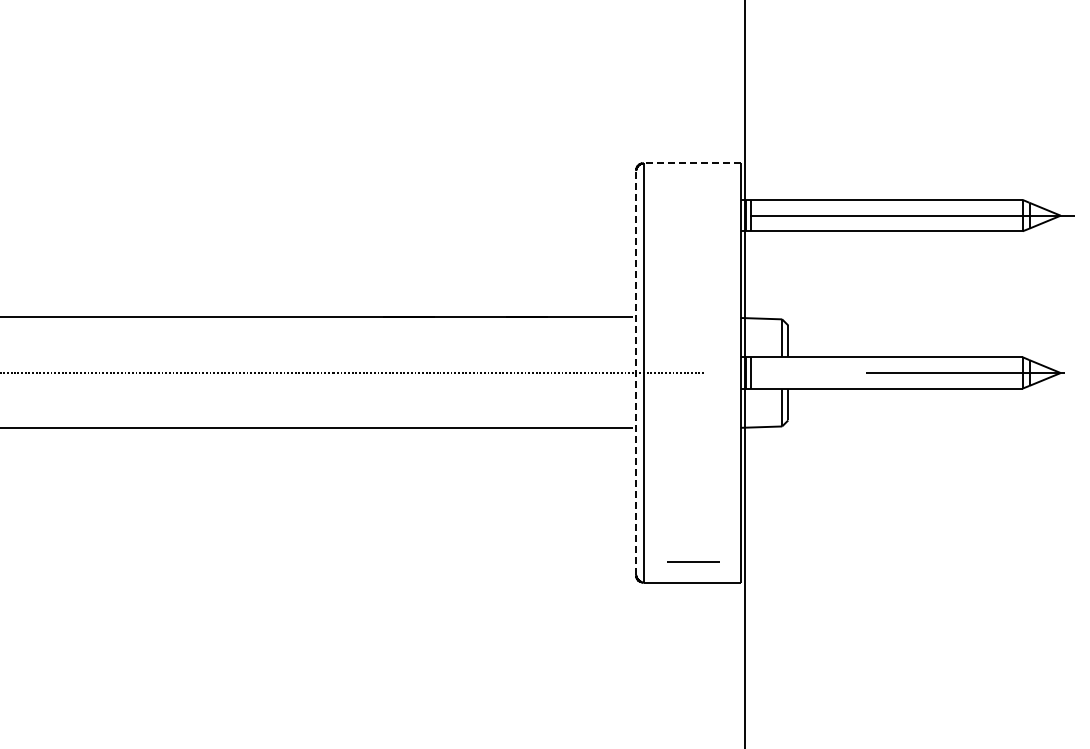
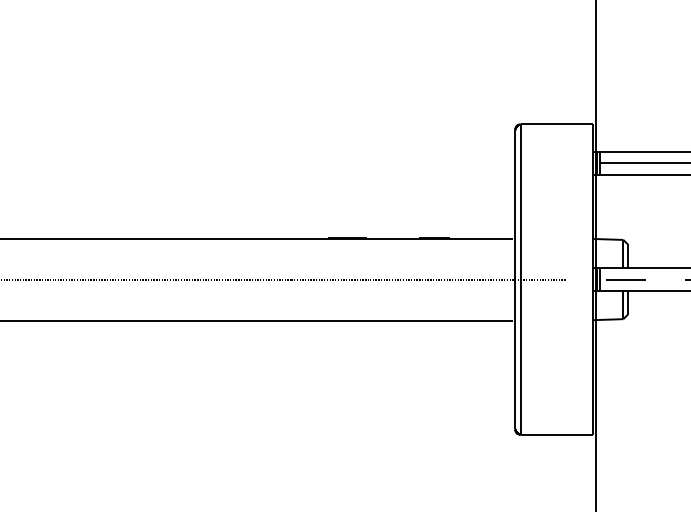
line: (691, 163) -> (556, 124), dashed -> solid
line: (636, 372) -> (515, 279), dashed -> solid
line: (693, 561) -> (625, 279), moved

